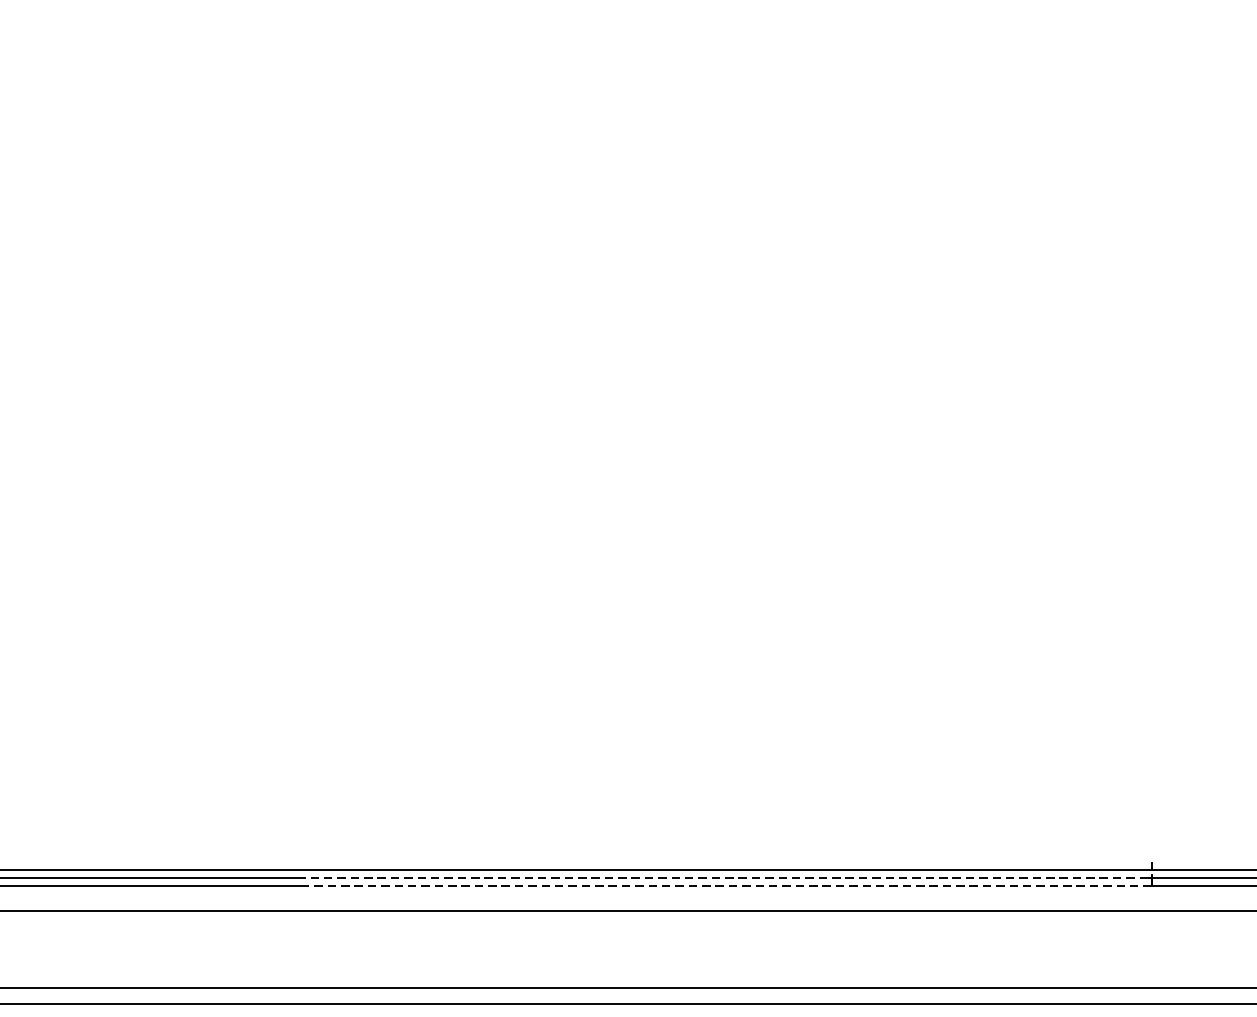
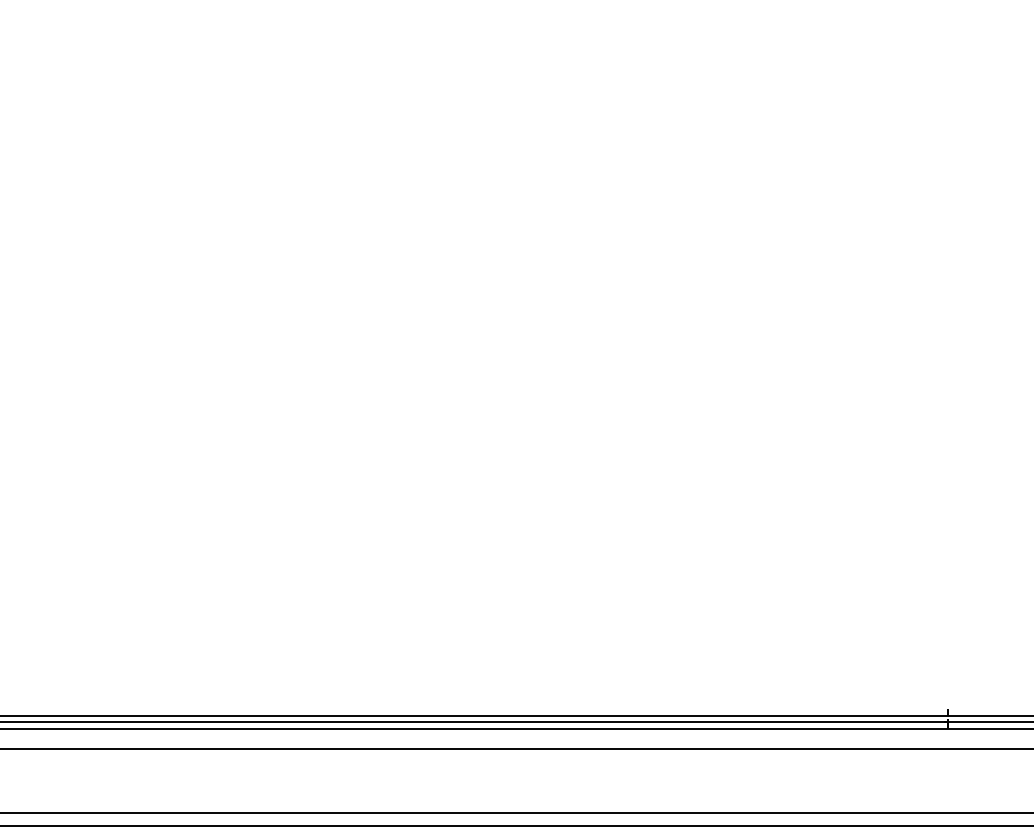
line: (725, 878) -> (596, 722), dashed -> solid
line: (727, 886) -> (598, 729), dashed -> solid

